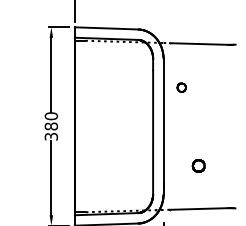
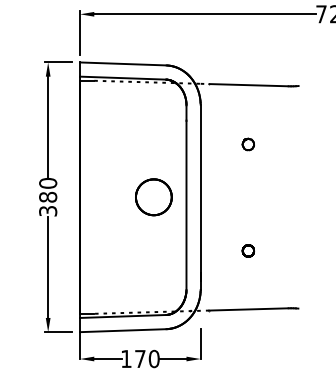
part: (181, 87) -> (247, 144), moved
part: (128, 126) -> (153, 197), added
part: (197, 165) -> (247, 250), size x0.71

